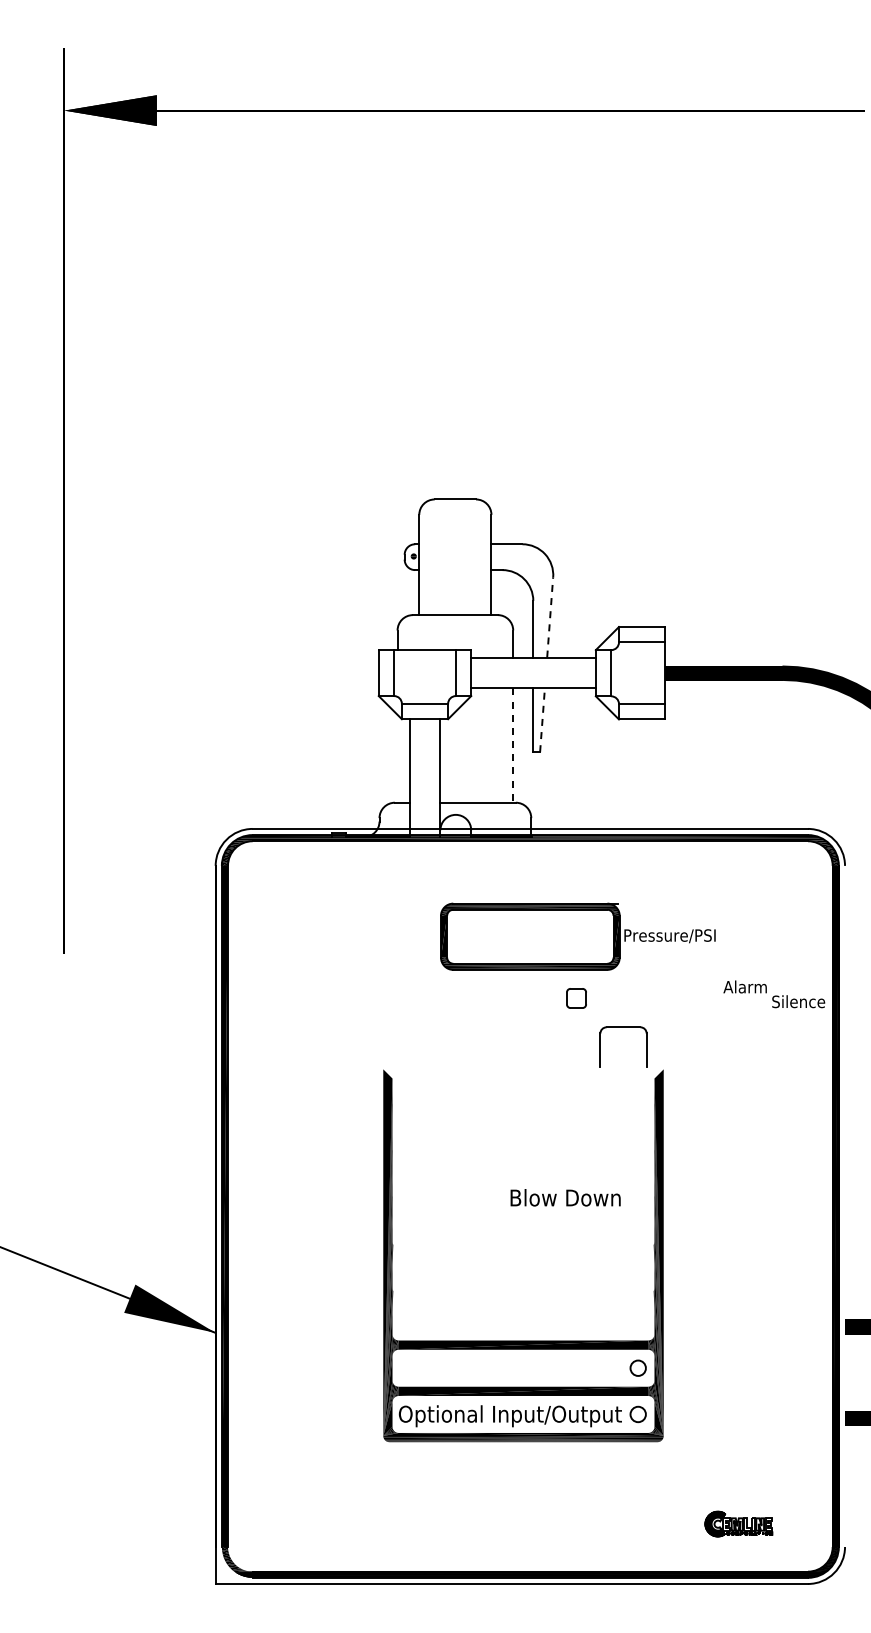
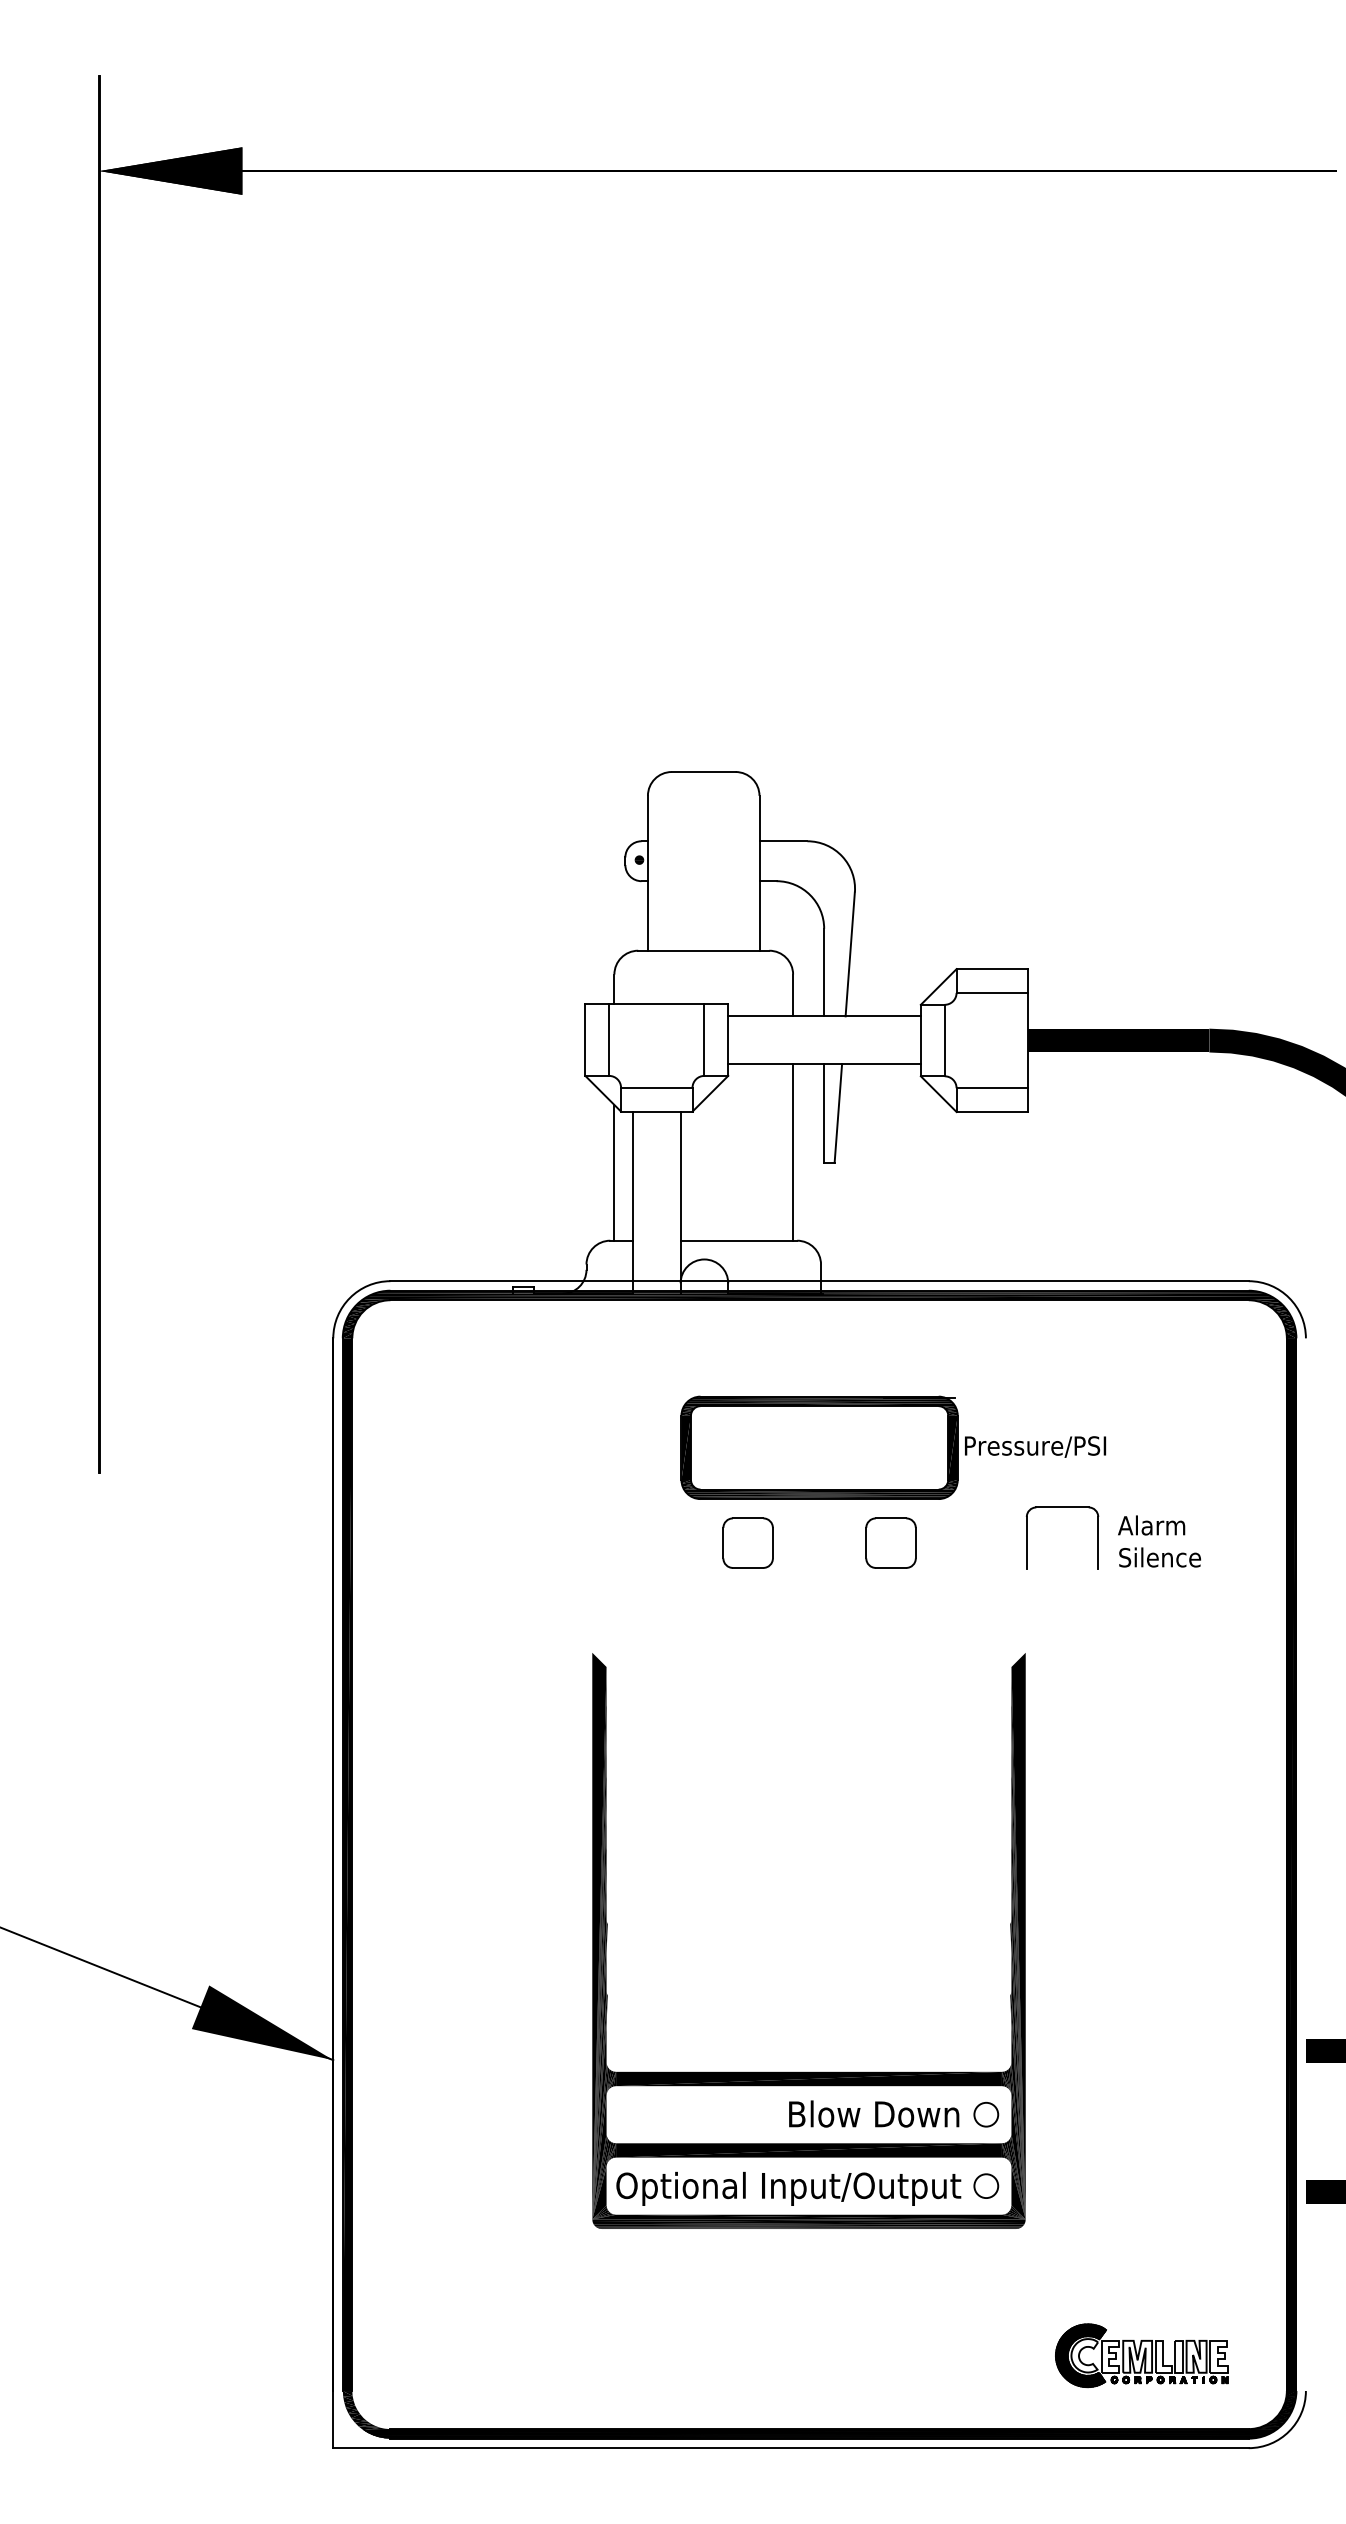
line: (550, 616) -> (850, 952), dashed -> solid
line: (542, 720) -> (838, 1113), dashed -> solid
line: (513, 746) -> (793, 1153), dashed -> solid
line: (397, 758) -> (614, 1172), added
part: (483, 998) -> (747, 1543), added
part: (576, 998) -> (890, 1543), size x1.67
text: (798, 1001) -> (1159, 1557), moved
part: (623, 1027) -> (1062, 1507), moved
text: (565, 1197) -> (873, 2113), moved
part: (738, 1523) -> (1141, 2354), size x1.67

